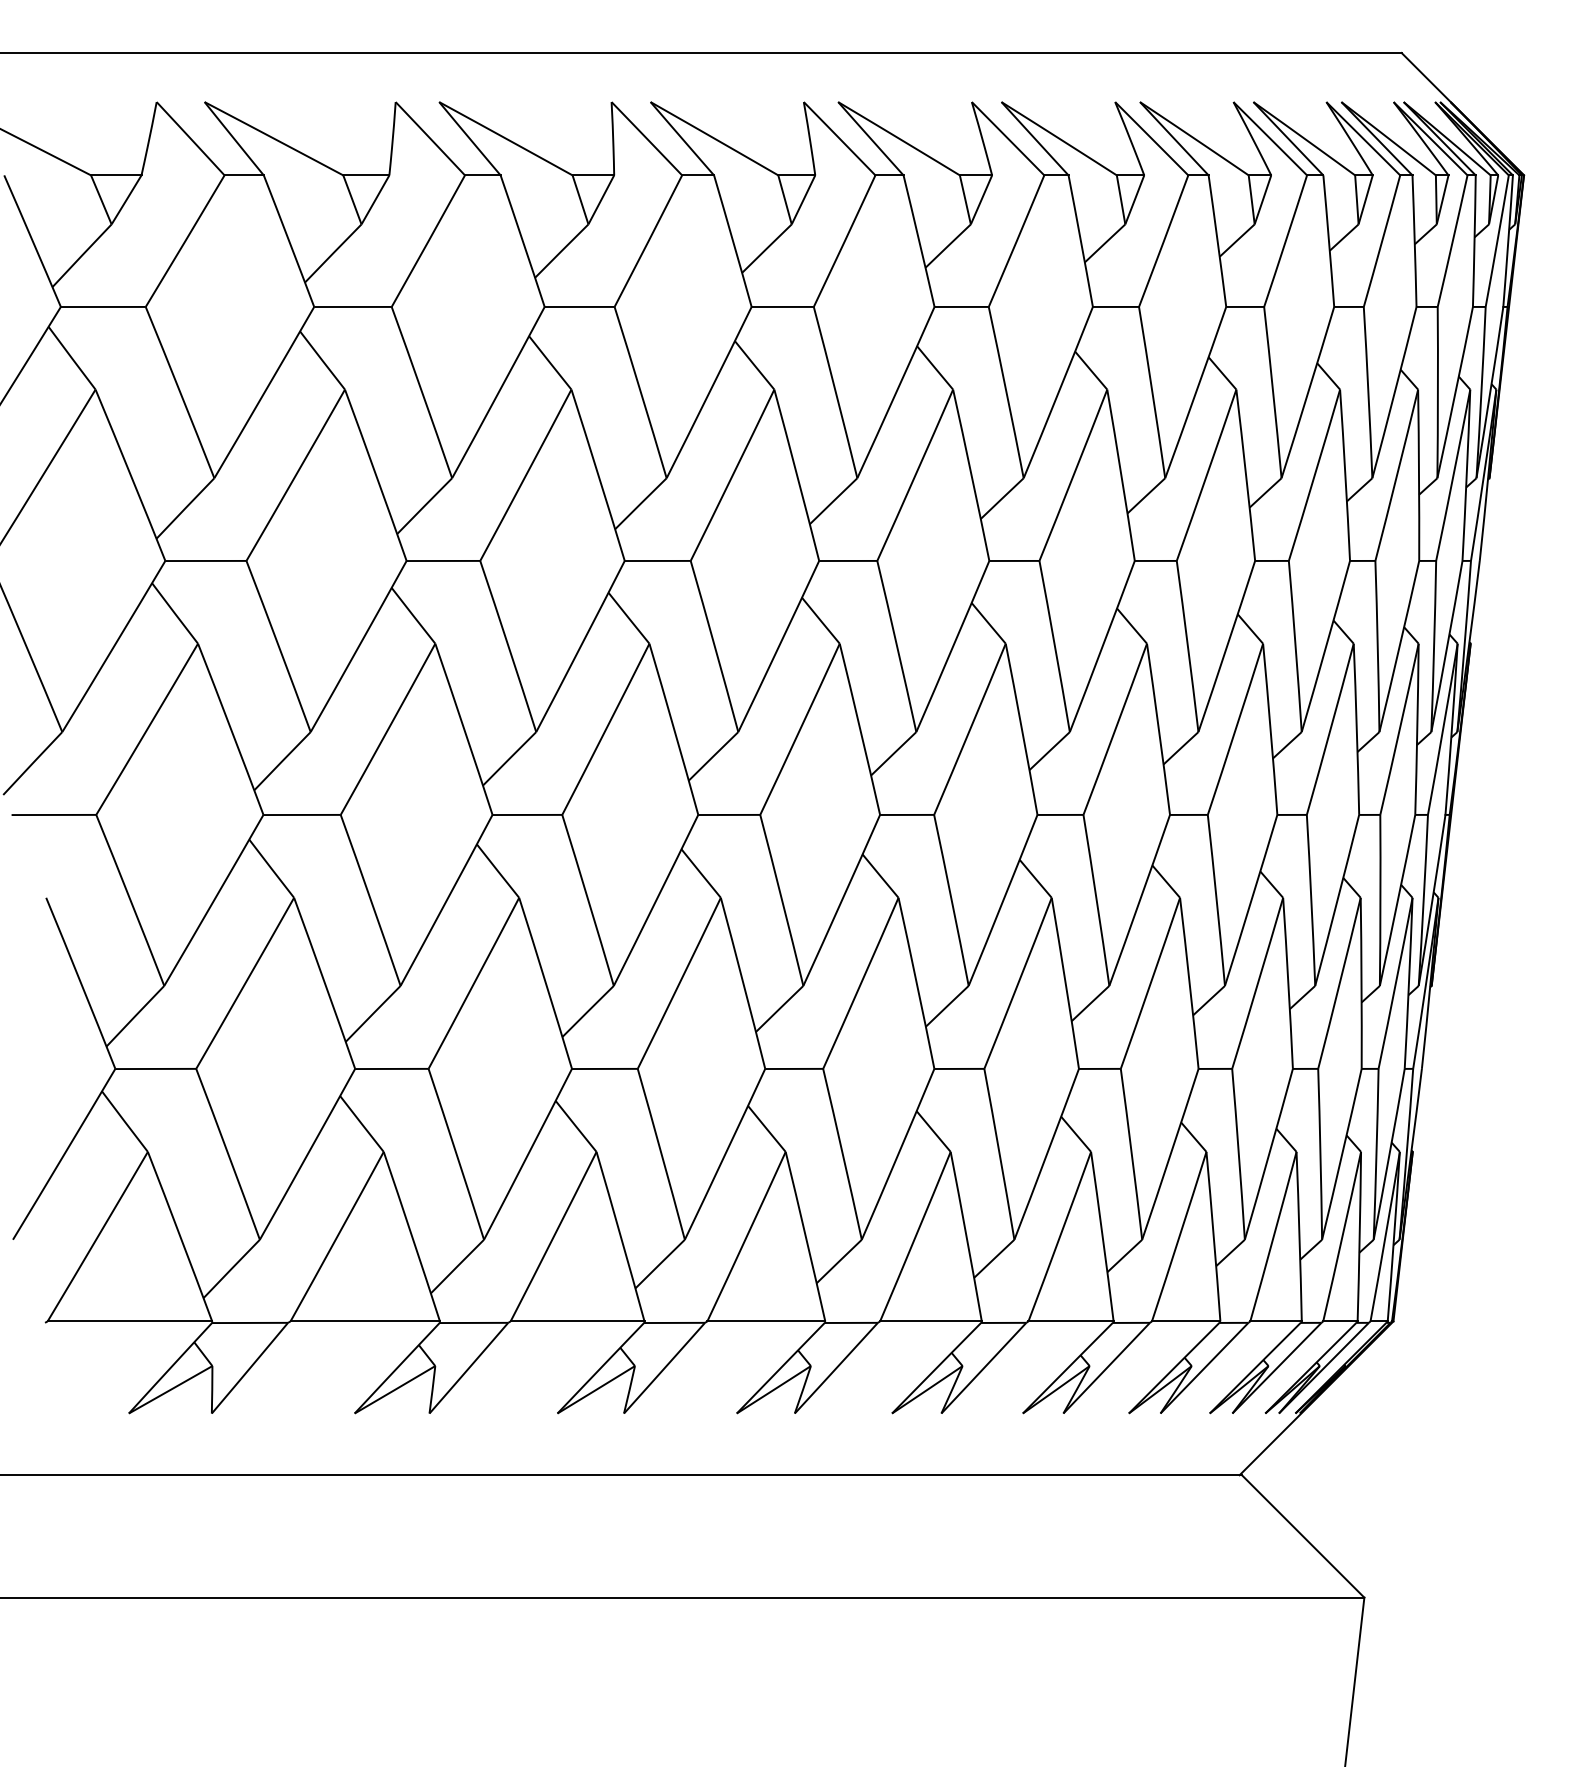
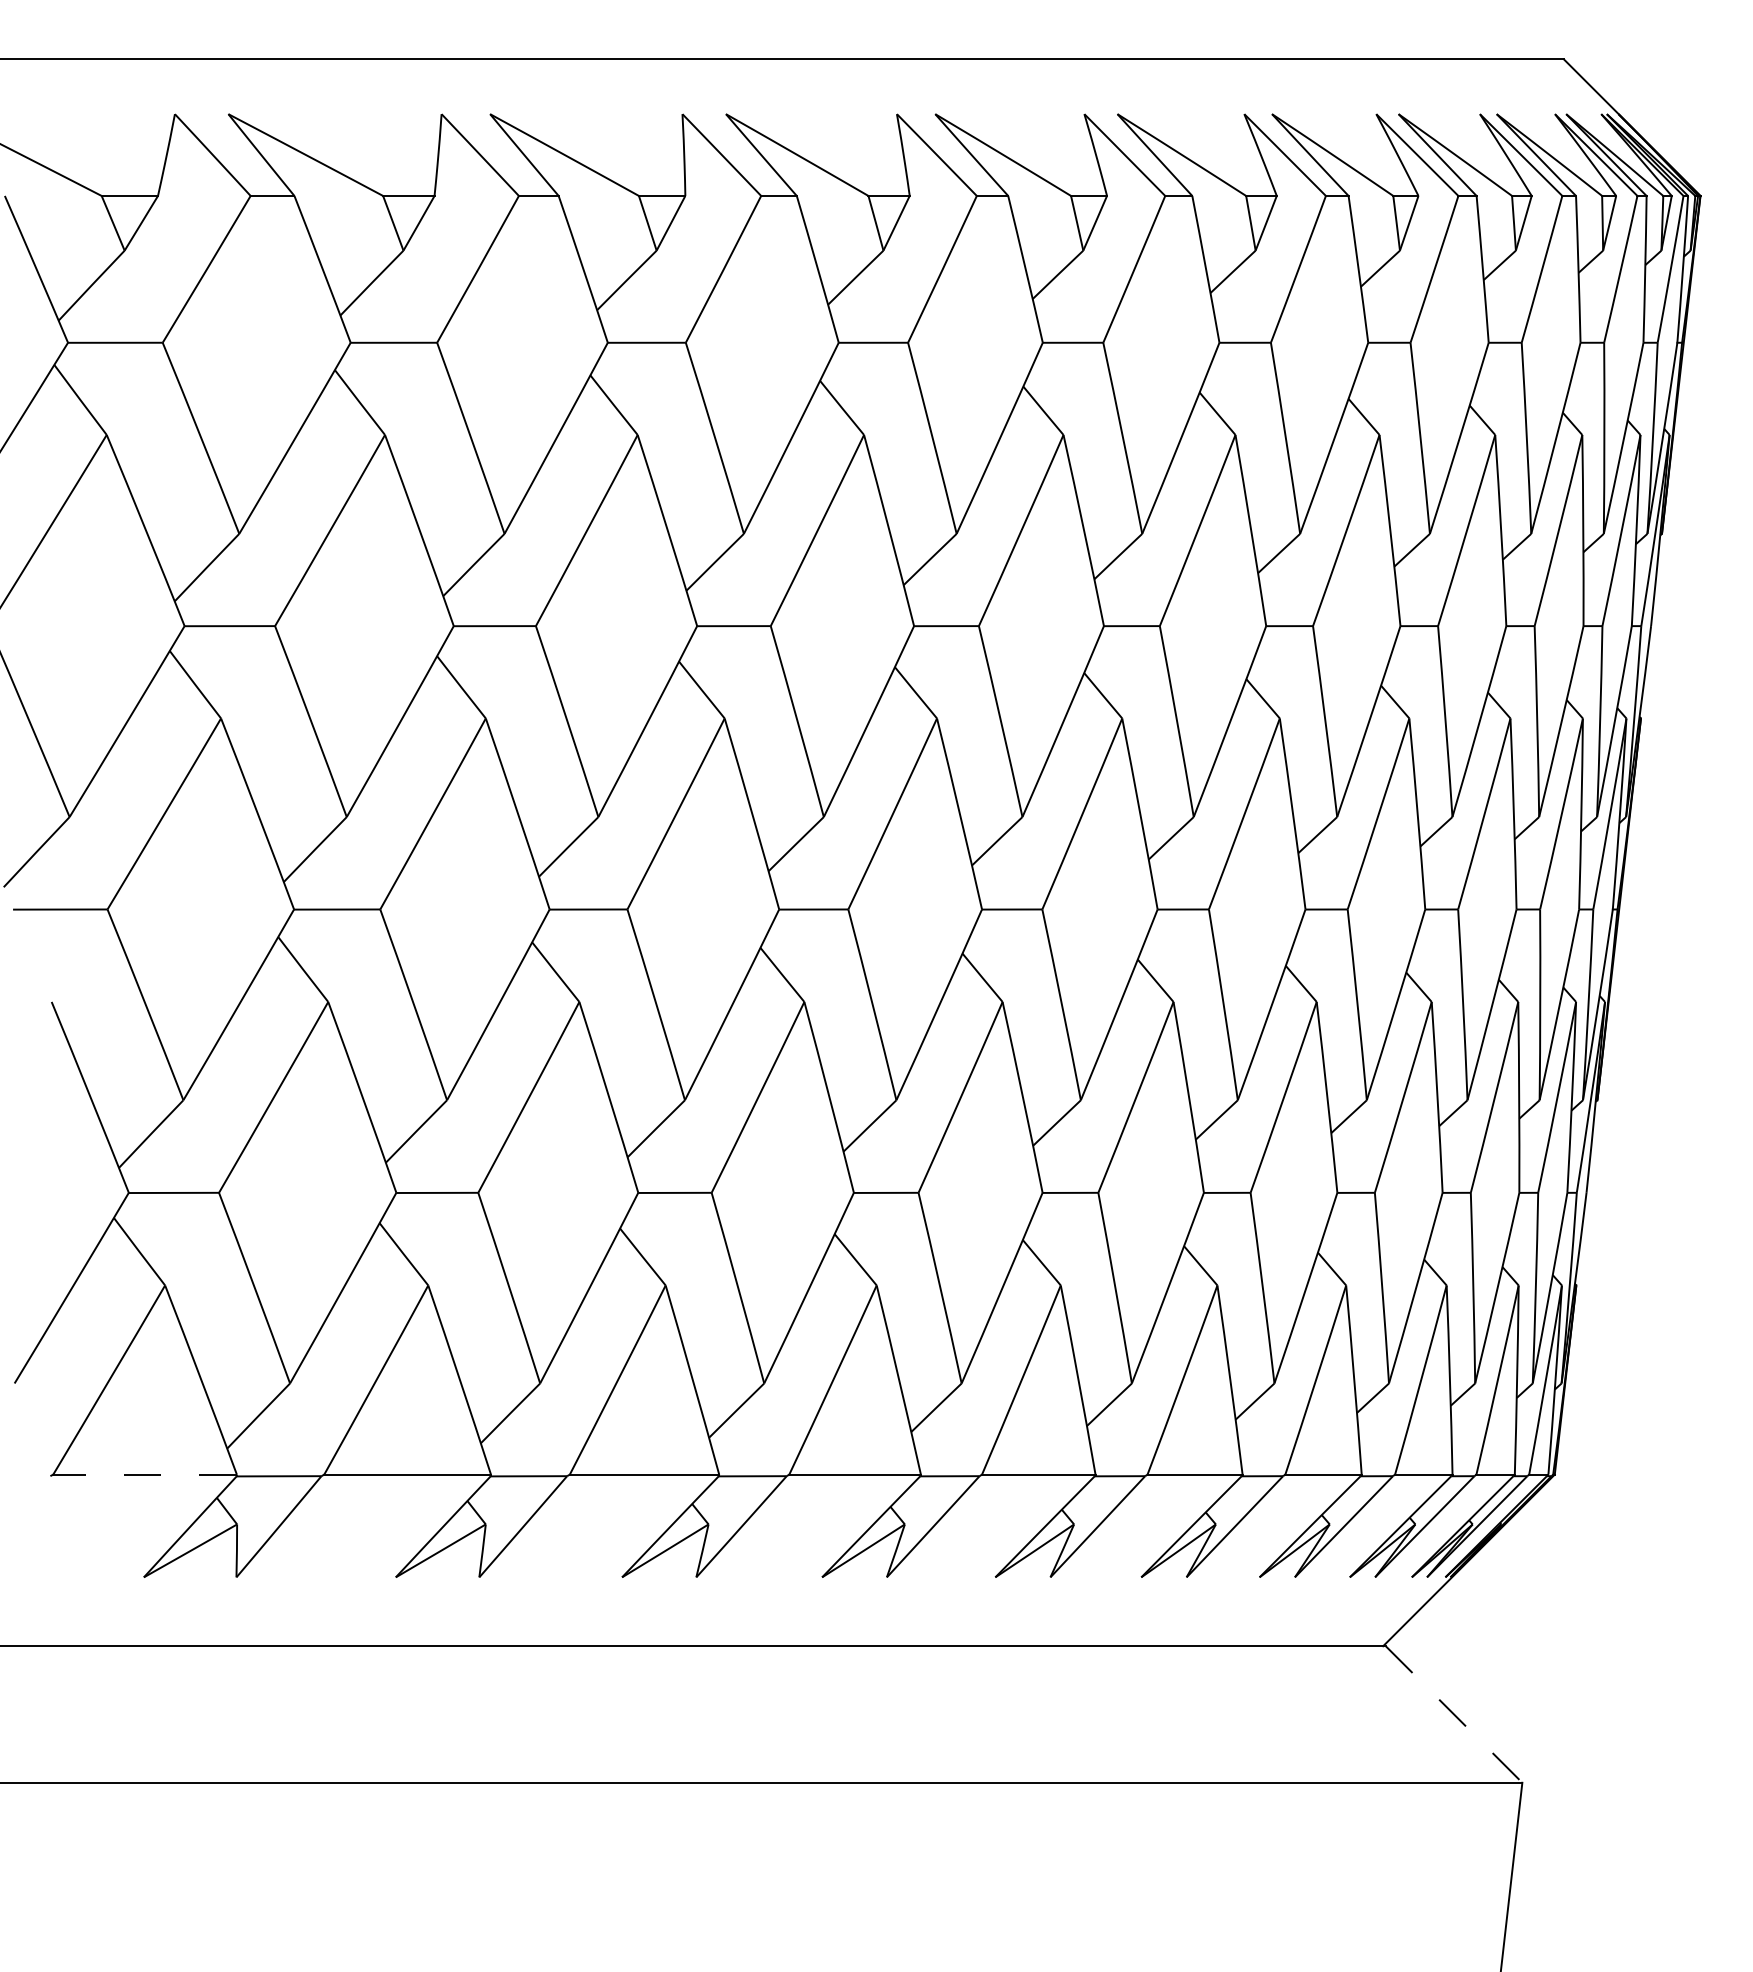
line: (129, 1321) -> (144, 1474), solid -> dashed
line: (1303, 1536) -> (1454, 1714), solid -> dashed

